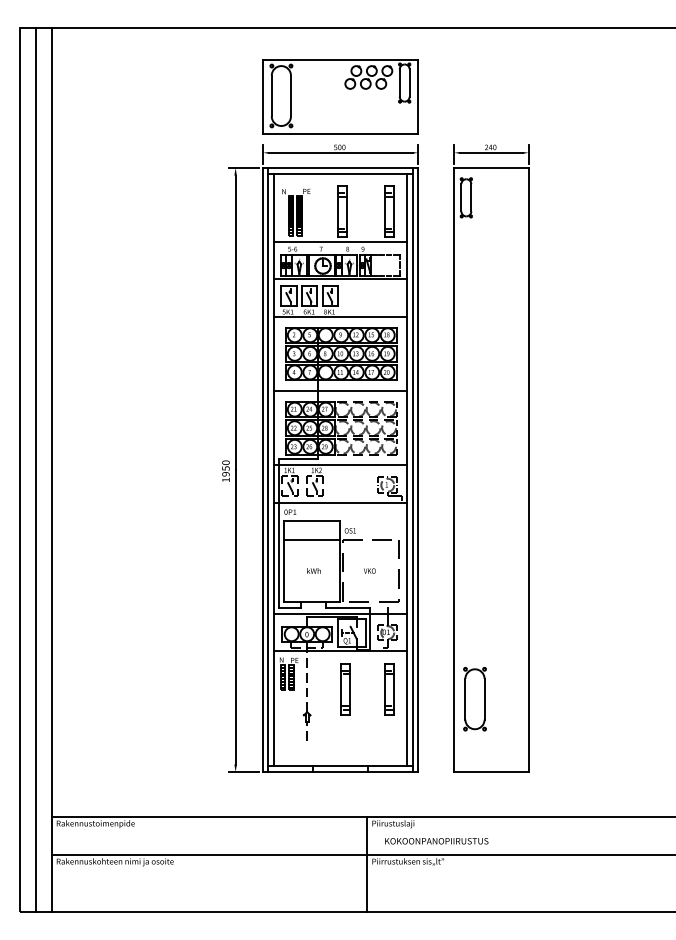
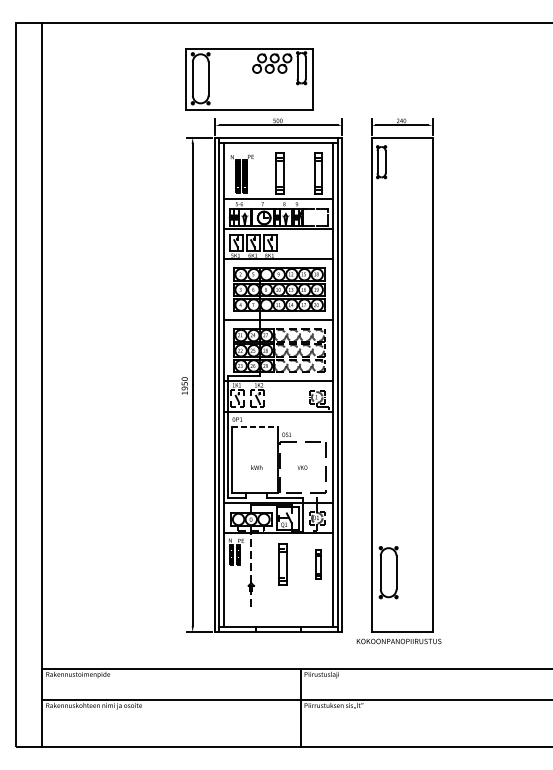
part: (340, 96) -> (249, 79), moved
line: (36, 469) -> (29, 384), removed
line: (311, 521) -> (254, 427), solid -> dashed
line: (311, 539) -> (254, 441), removed
part: (389, 689) -> (318, 564), size x0.7
text: (436, 841) -> (398, 641), moved

